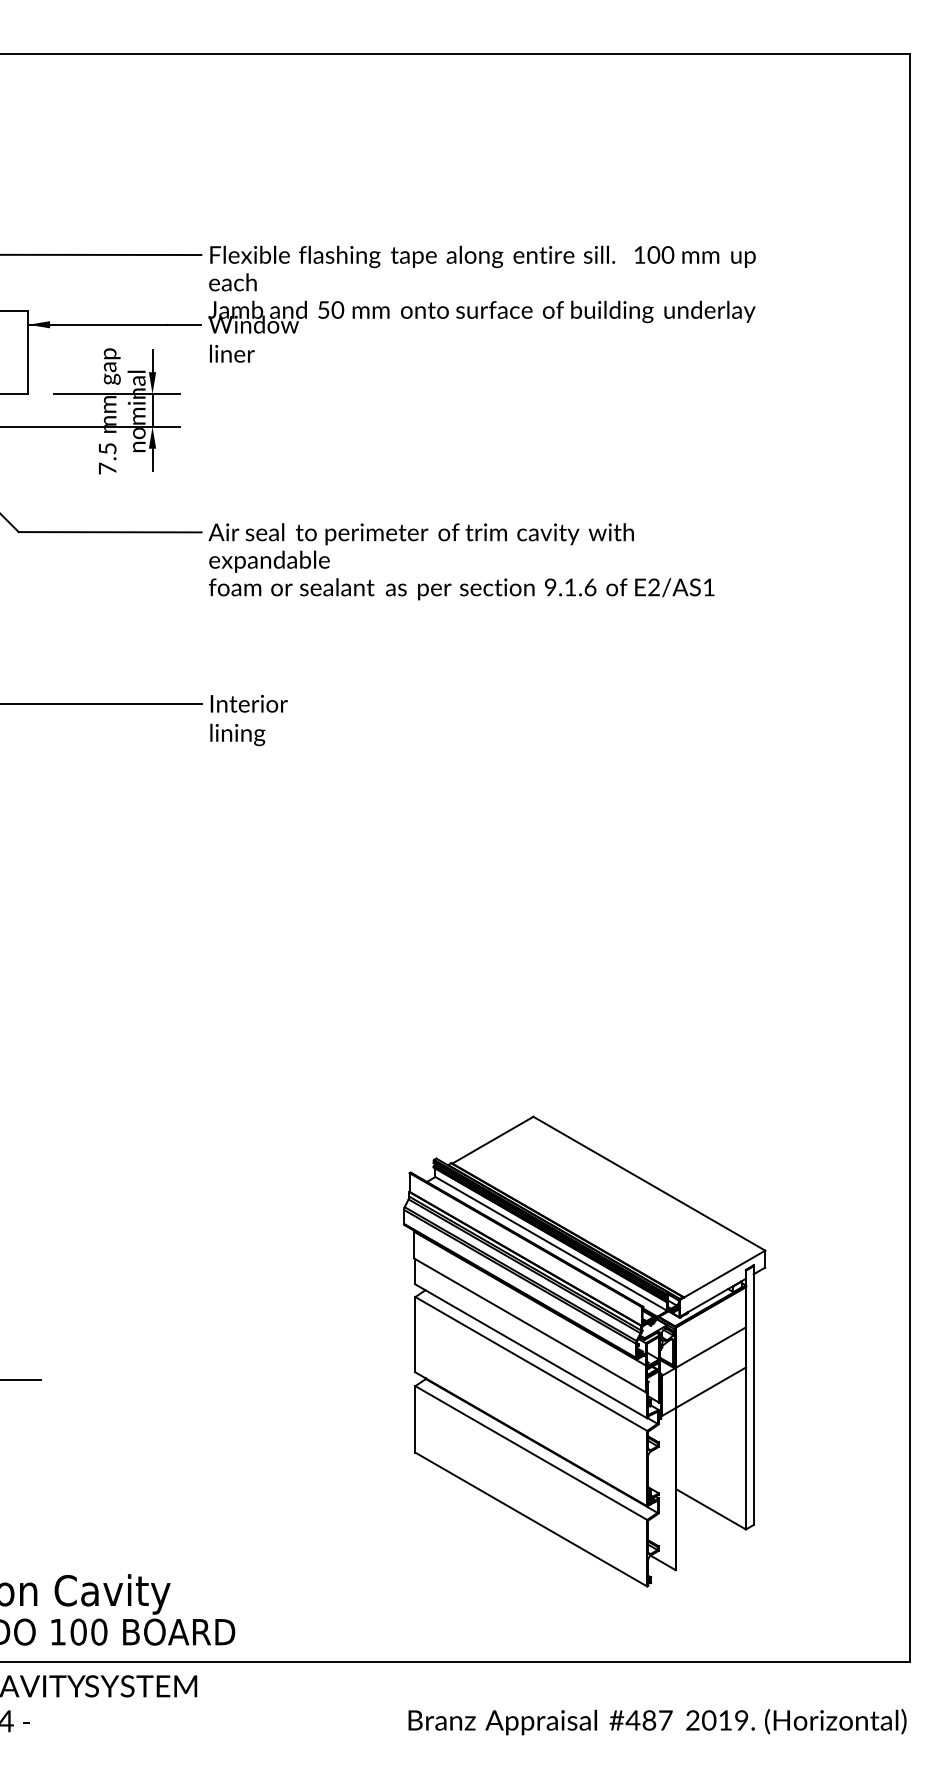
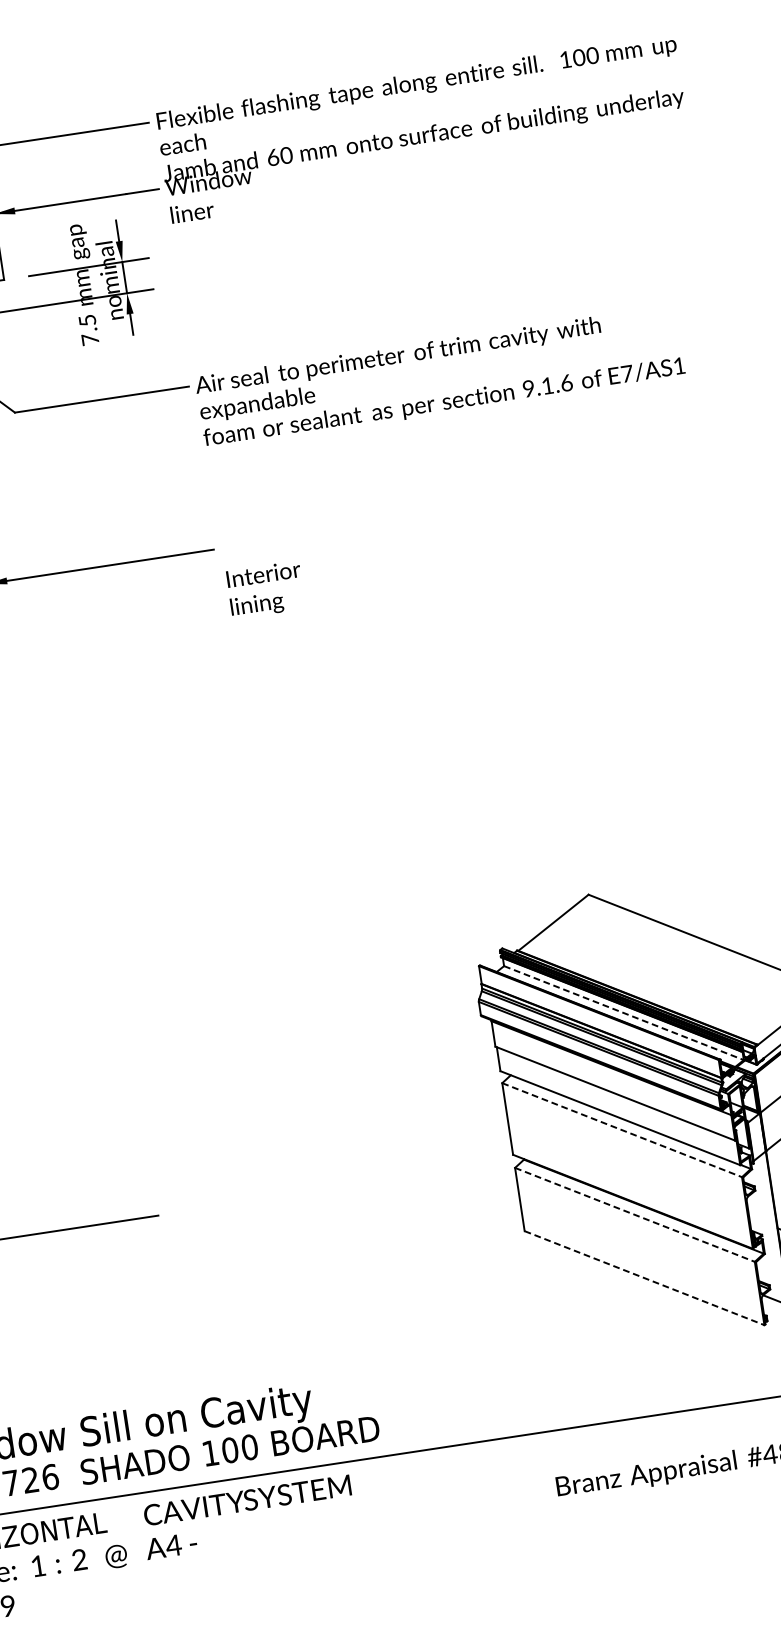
text: (323, 309) -> (272, 157), 50 -> 60
text: (654, 587) -> (627, 373), E2/AS1 -> E7/AS1
text: (248, 720) -> (265, 590), moved
line: (551, 1243) -> (624, 1012), solid -> dashed
line: (531, 1363) -> (622, 1129), solid -> dashed
line: (531, 1453) -> (635, 1215), solid -> dashed
line: (531, 1519) -> (644, 1278), solid -> dashed

